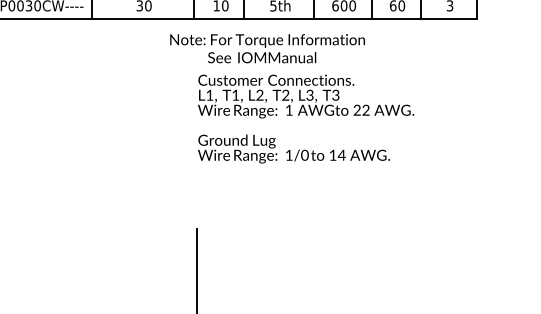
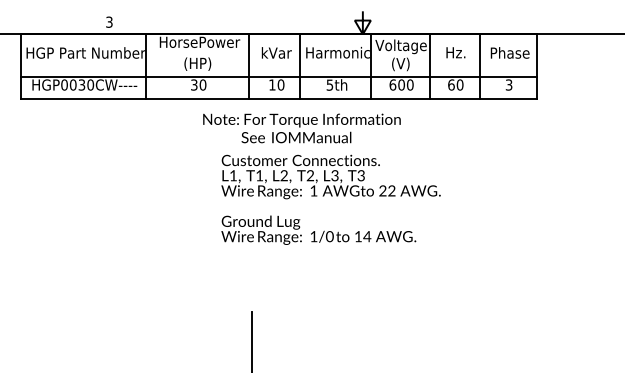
text: (267, 48) -> (301, 128), moved
text: (305, 118) -> (330, 199), moved

